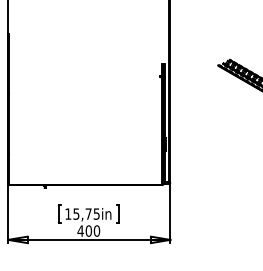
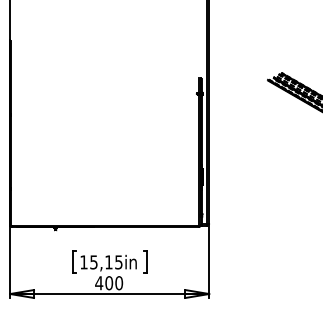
text: (88, 213) -> (108, 261), 15,75in -> 15,15in

